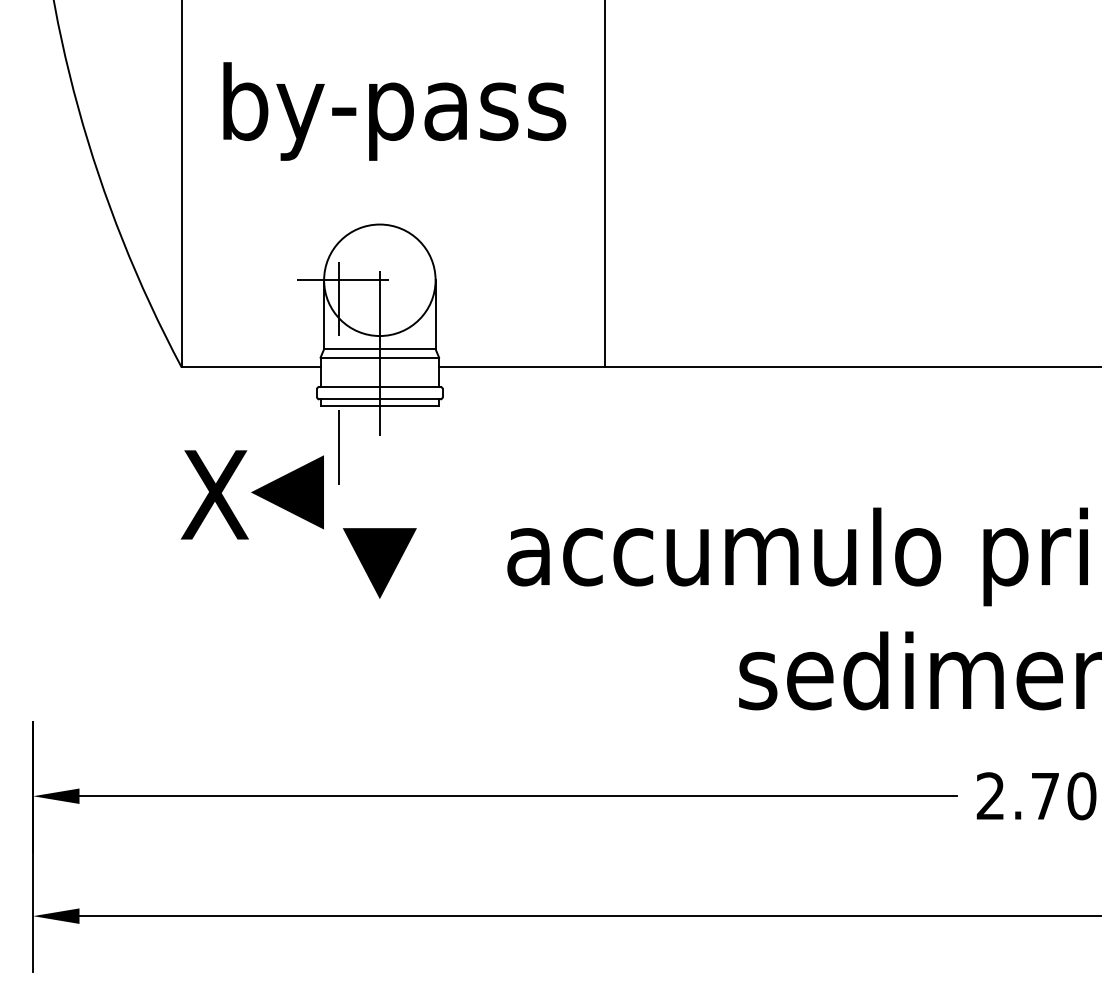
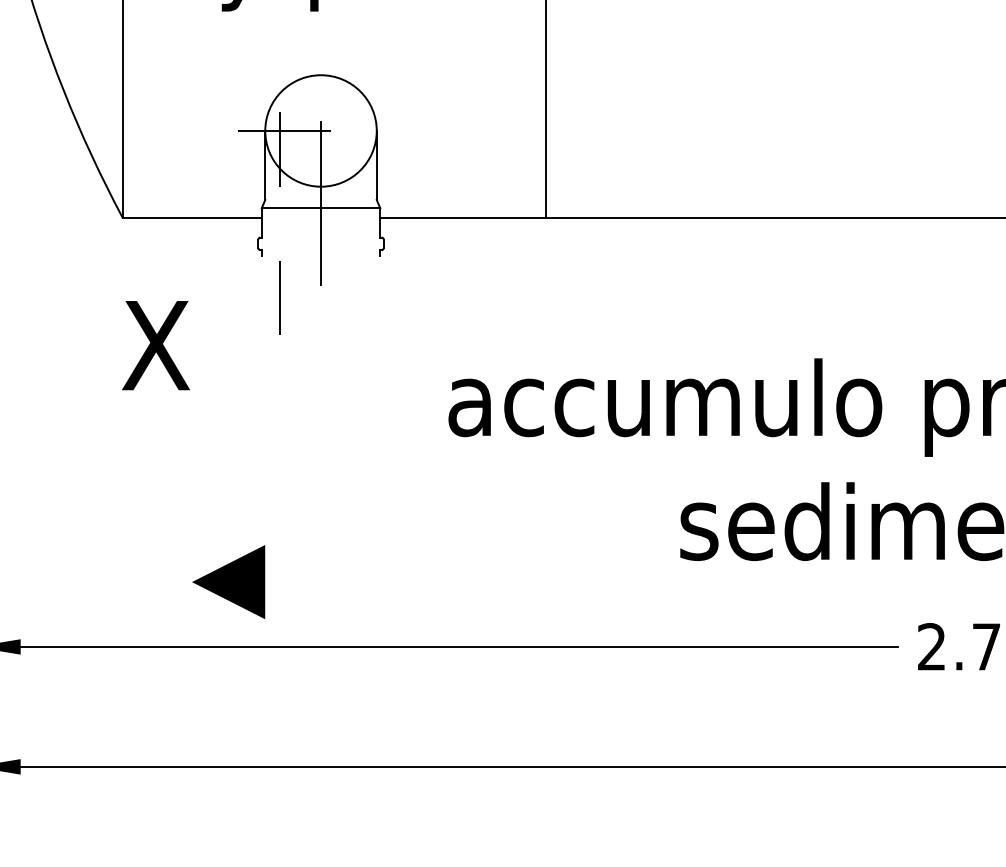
line: (379, 349) -> (320, 200), removed
line: (379, 386) -> (320, 237), removed
line: (379, 399) -> (320, 250), removed
line: (379, 405) -> (320, 256), removed
line: (287, 492) -> (228, 582), moved
line: (379, 563) -> (320, 414), removed

